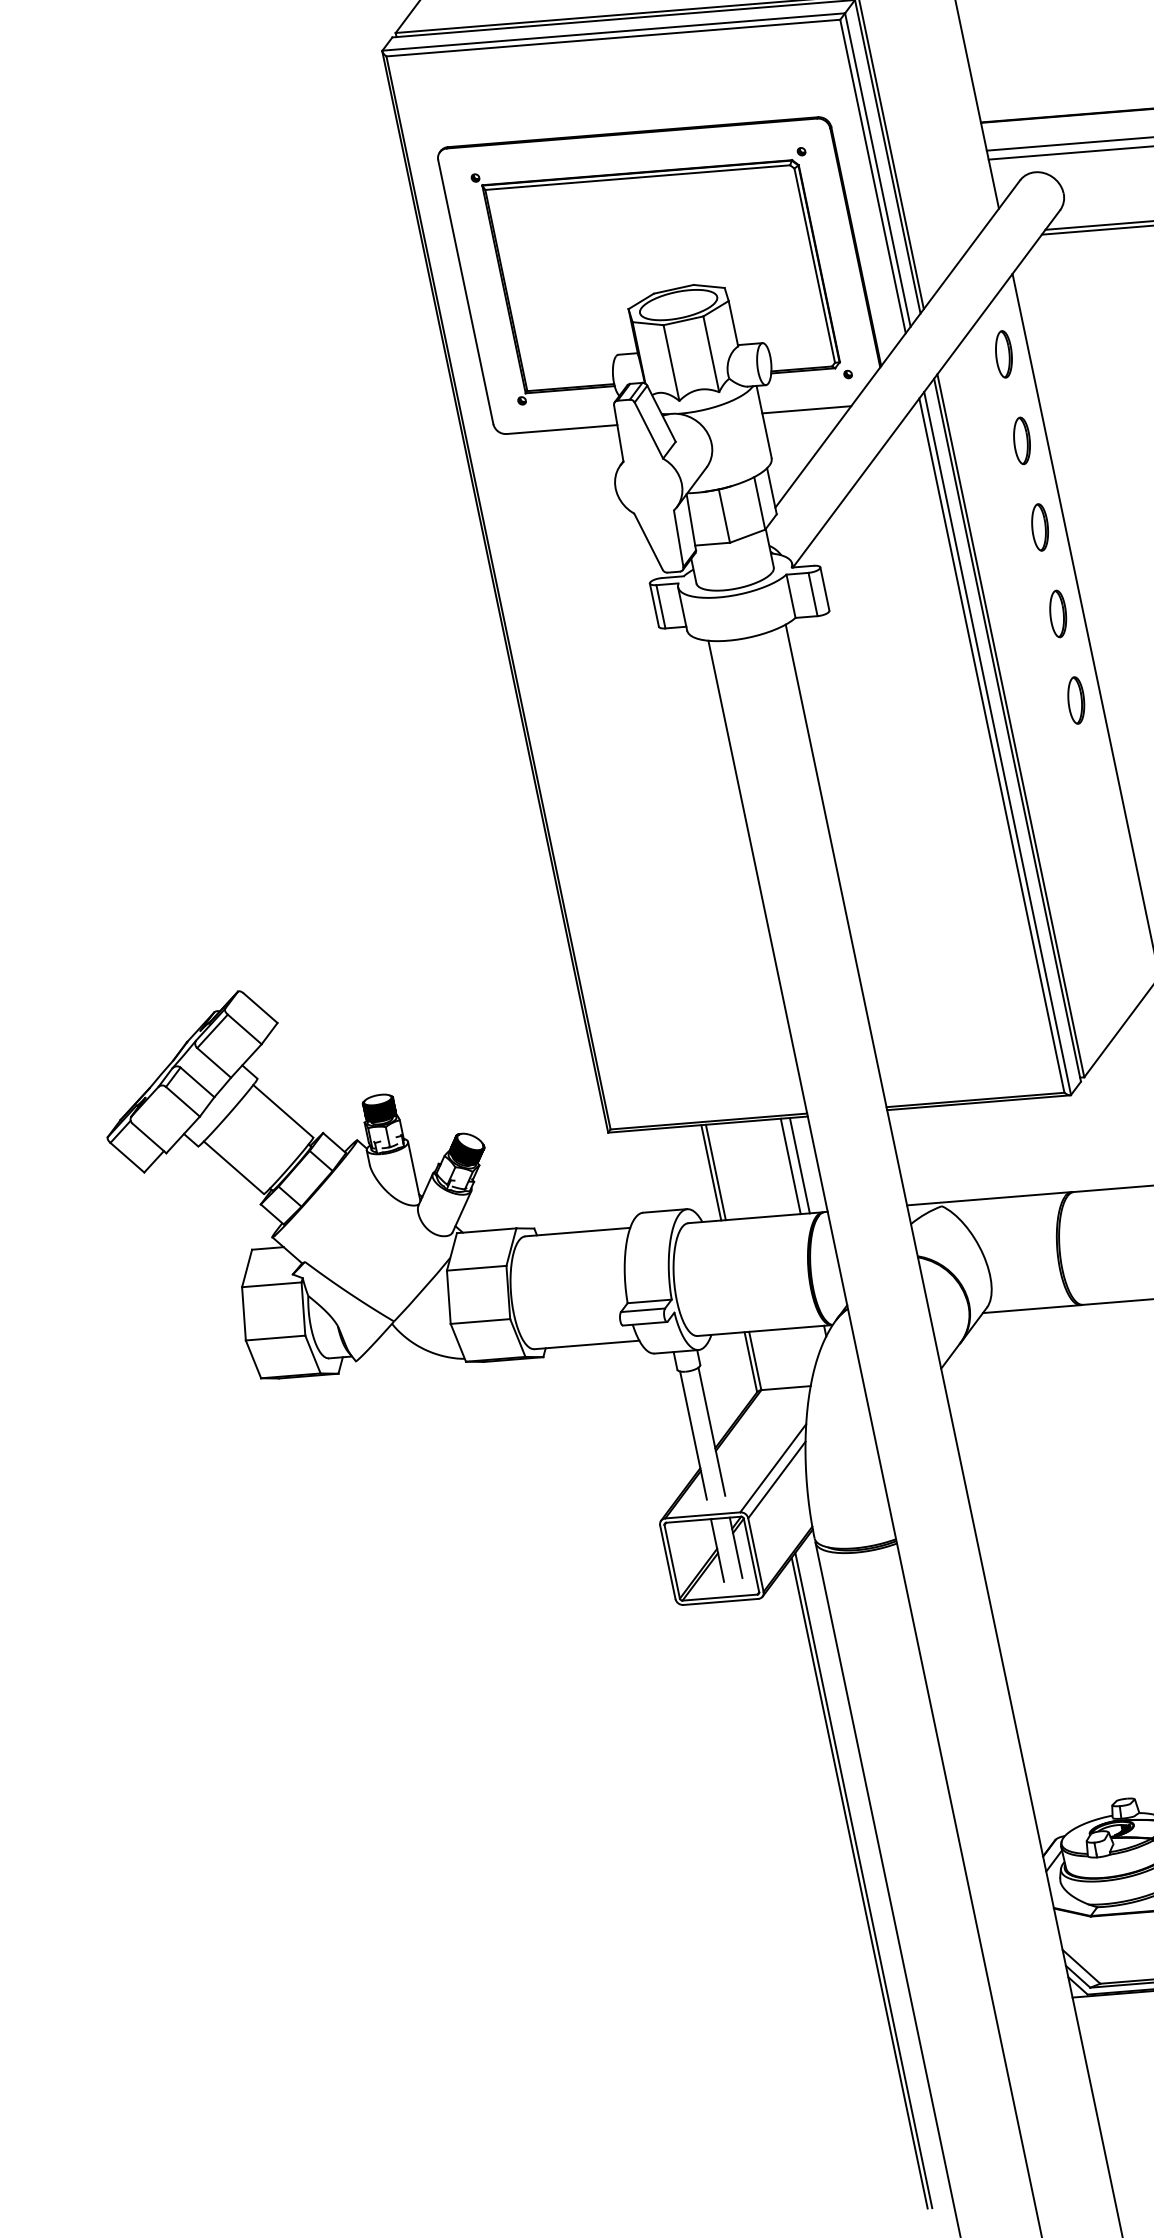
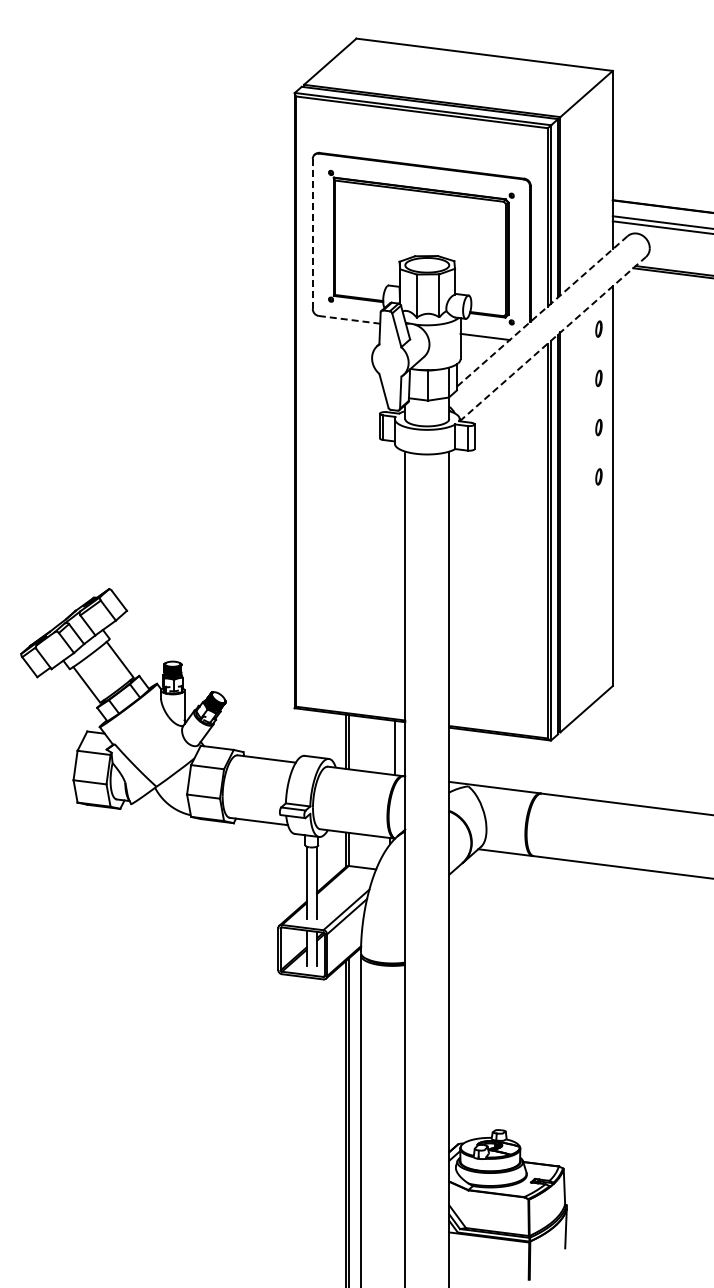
line: (465, 293) -> (312, 234), solid -> dashed
line: (898, 343) -> (542, 311), solid -> dashed
part: (1002, 353) -> (598, 328), size x0.6
line: (927, 387) -> (553, 338), solid -> dashed
line: (561, 428) -> (349, 319), solid -> dashed
part: (1021, 441) -> (598, 378), size x0.6
part: (1039, 527) -> (598, 427), size x0.6
part: (1057, 613) -> (598, 476), size x0.6
part: (1075, 699) -> (598, 525), removed
line: (791, 1166) -> (390, 747), removed

